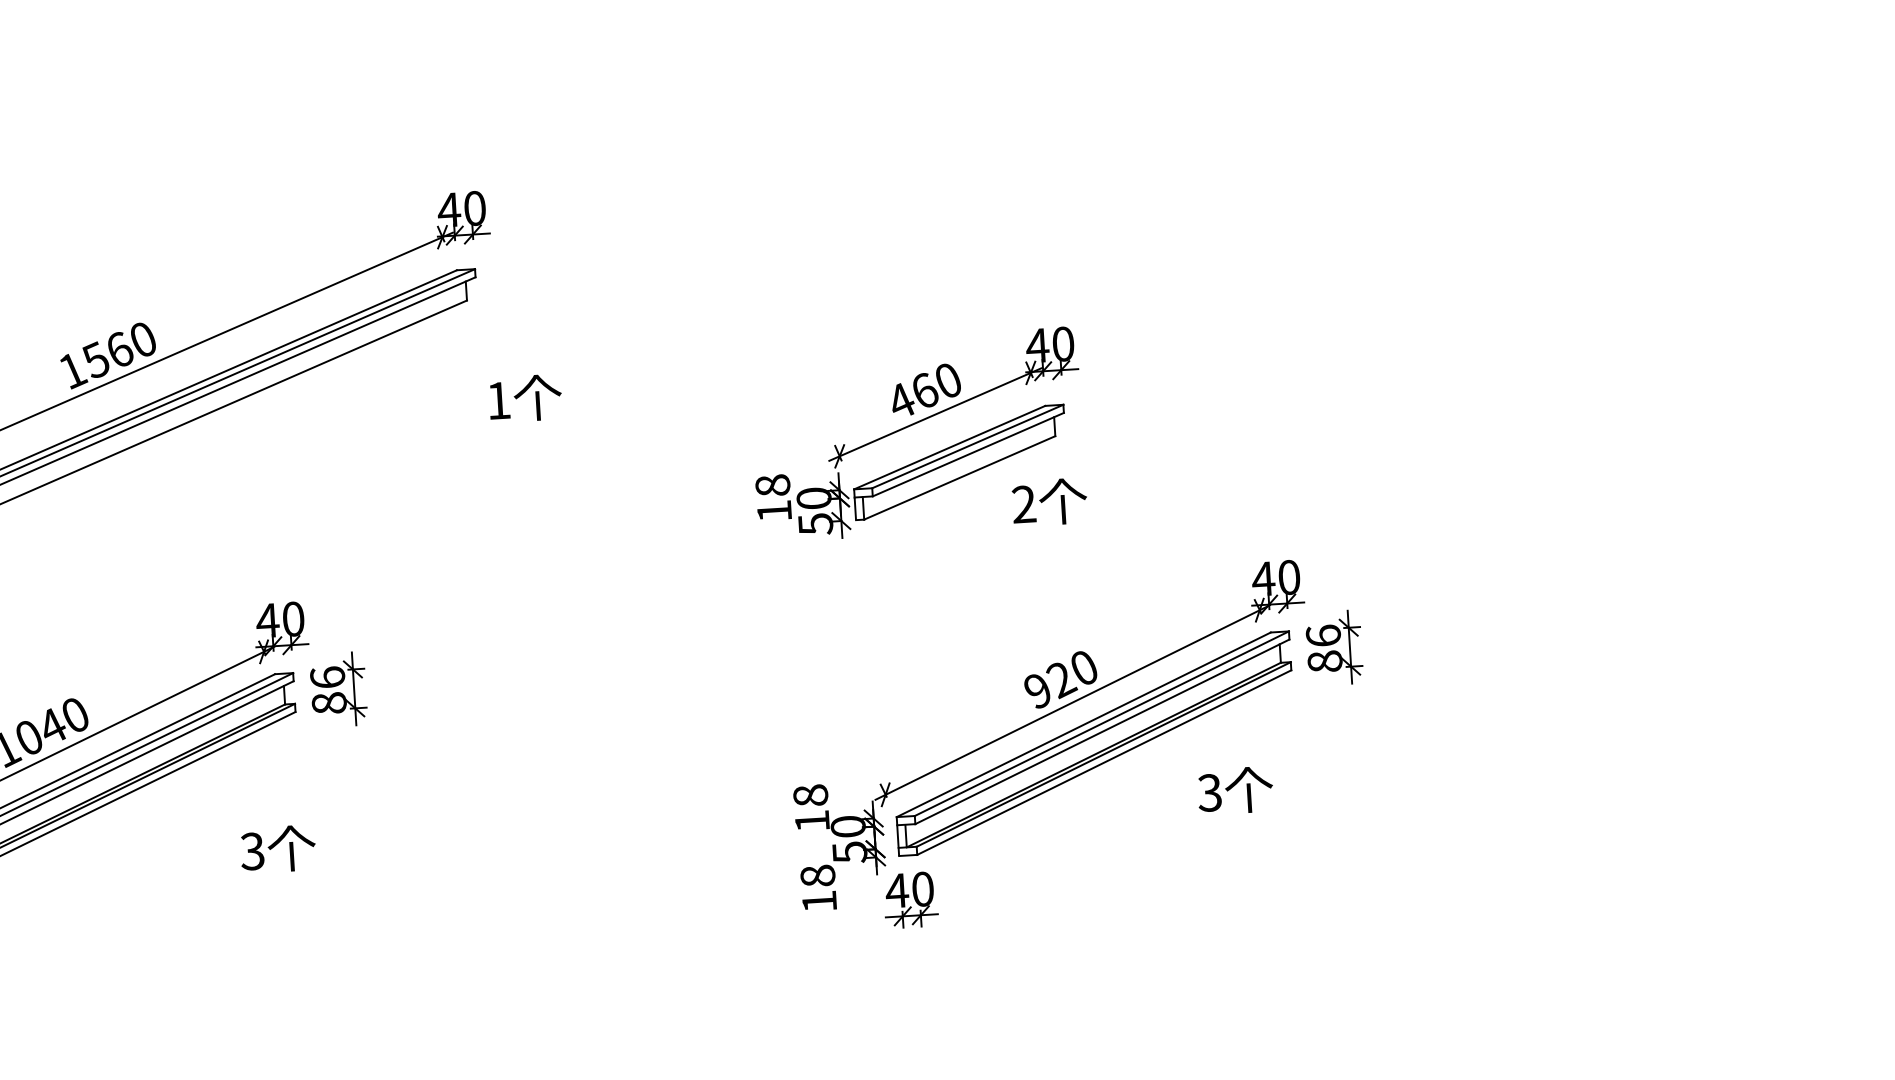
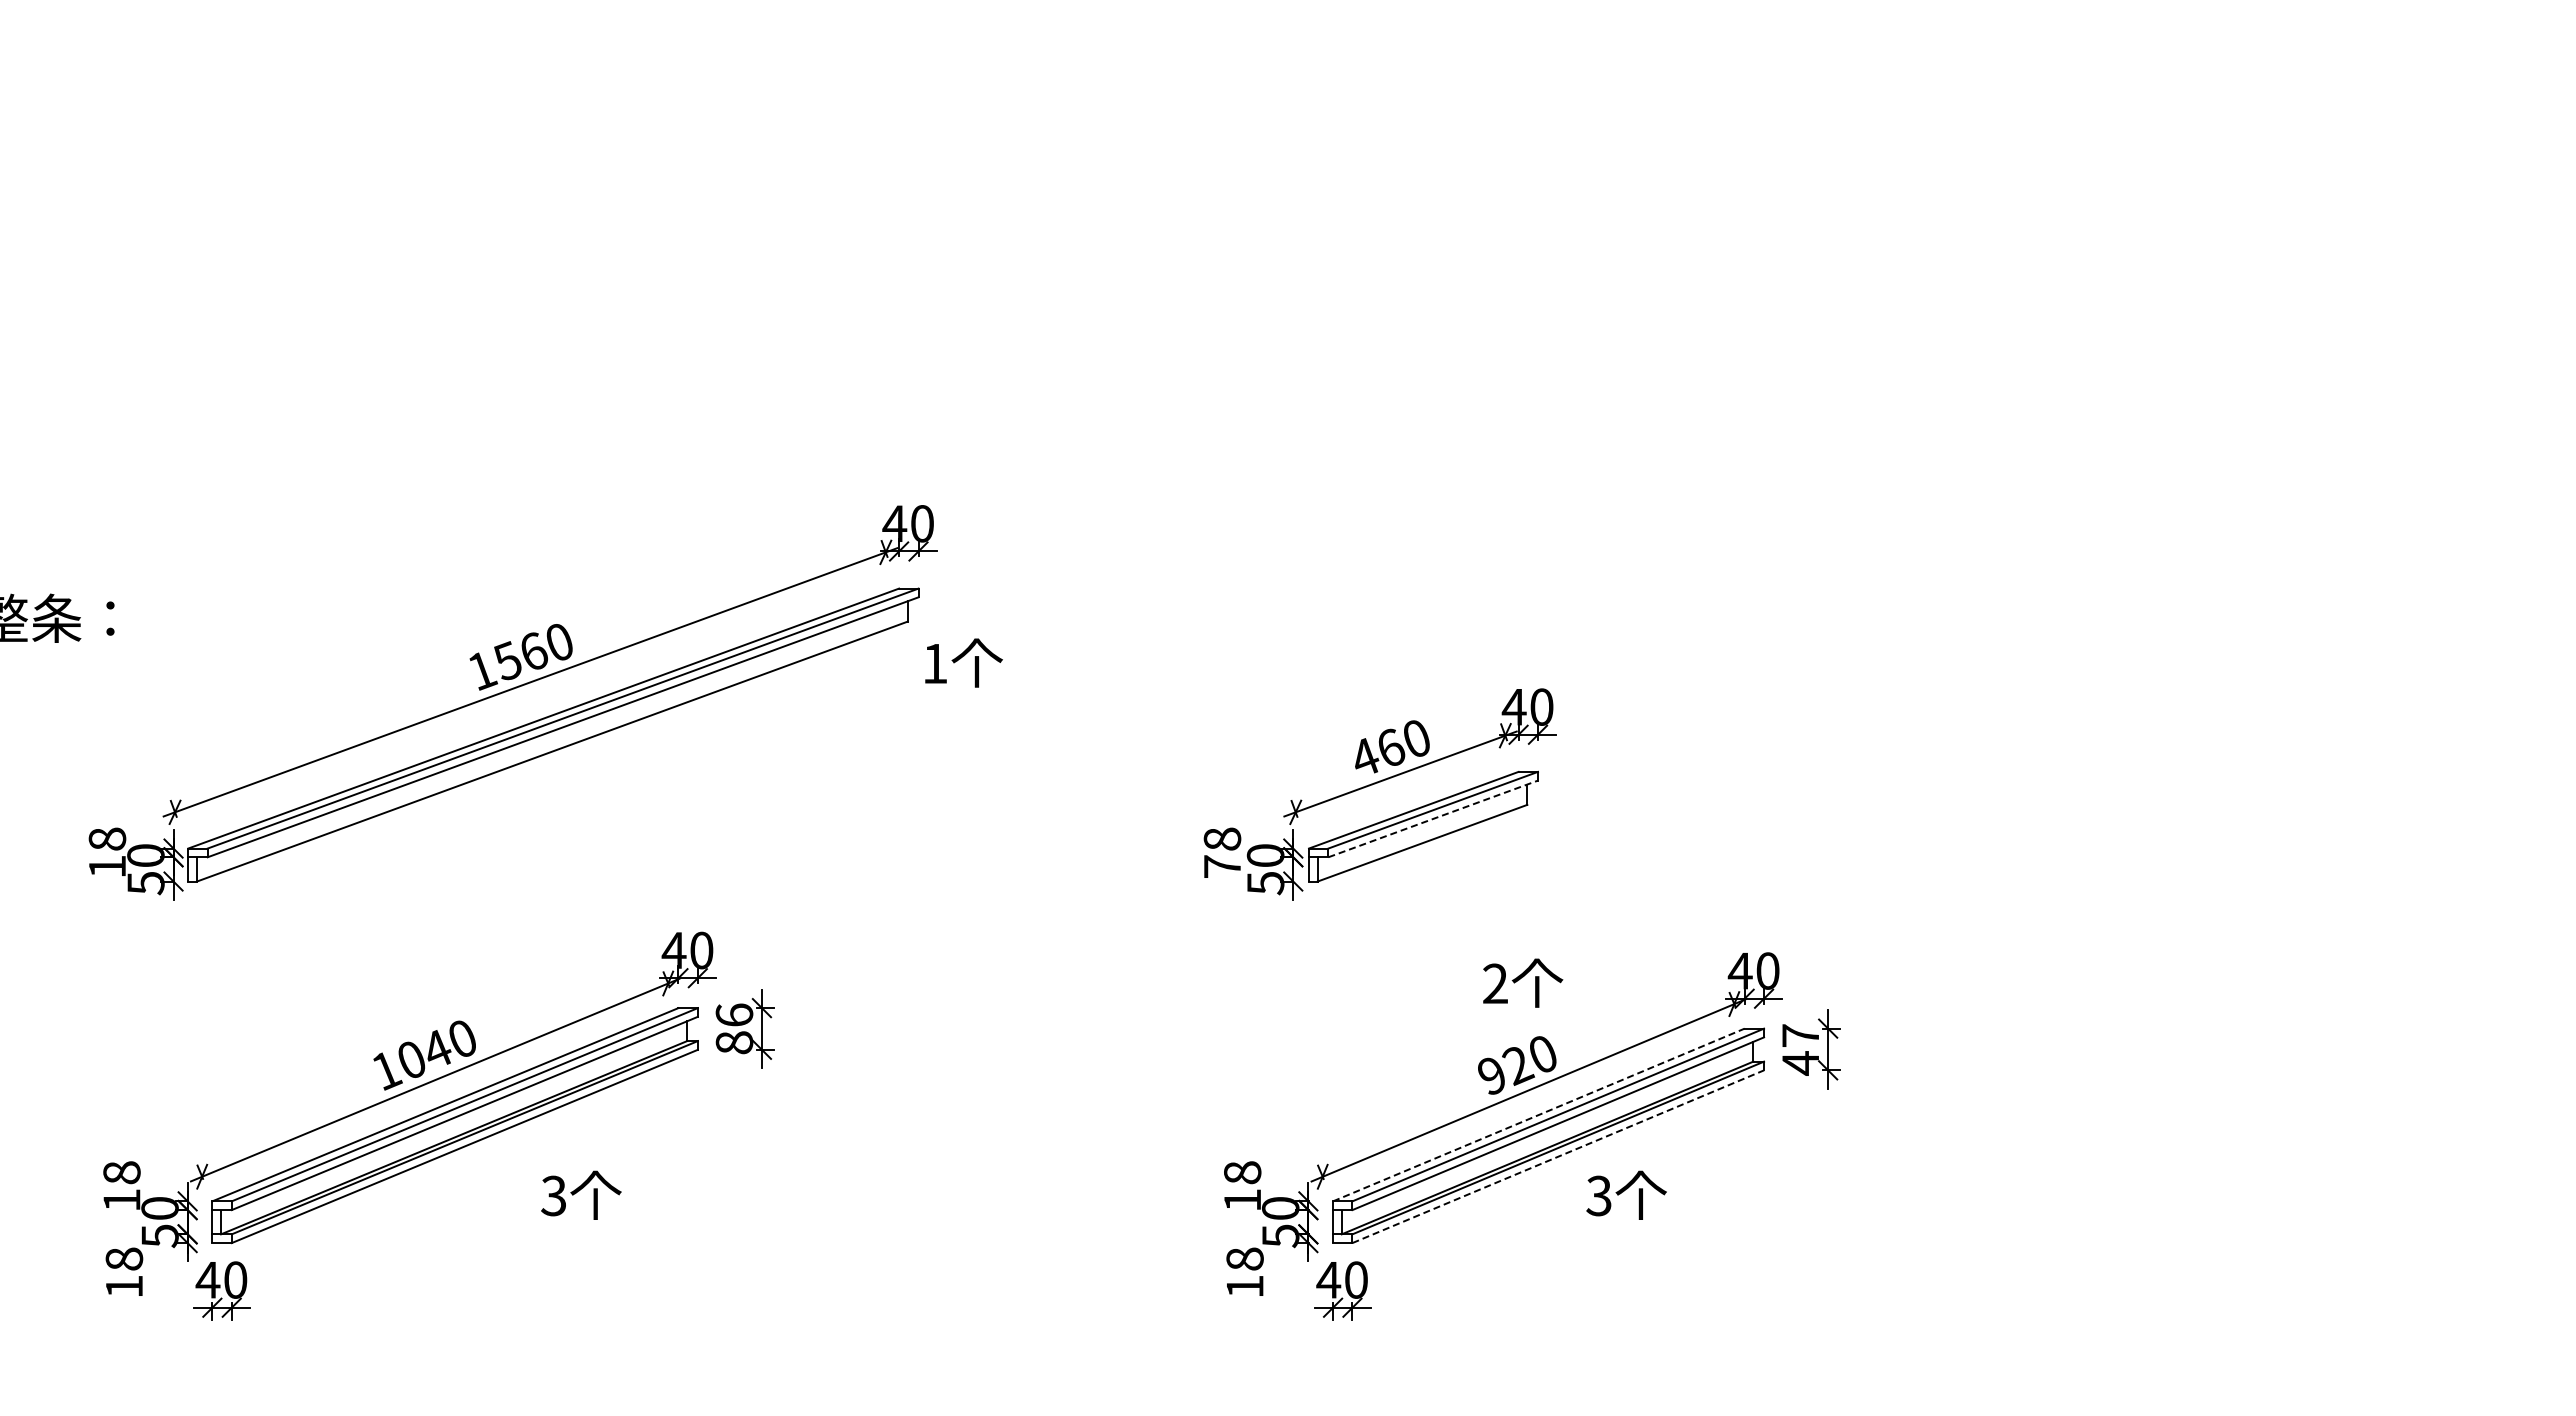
text: (525, 398) -> (963, 662), moved
line: (968, 454) -> (1433, 818), solid -> dashed
text: (1050, 501) -> (1523, 982), moved
text: (774, 511) -> (1222, 866), 18 -> 78
text: (1324, 648) -> (1800, 1049), 86 -> 47
line: (1084, 724) -> (1539, 1114), solid -> dashed
line: (1104, 762) -> (1558, 1156), solid -> dashed
text: (1235, 789) -> (1626, 1194), moved
text: (278, 848) -> (581, 1194), moved

